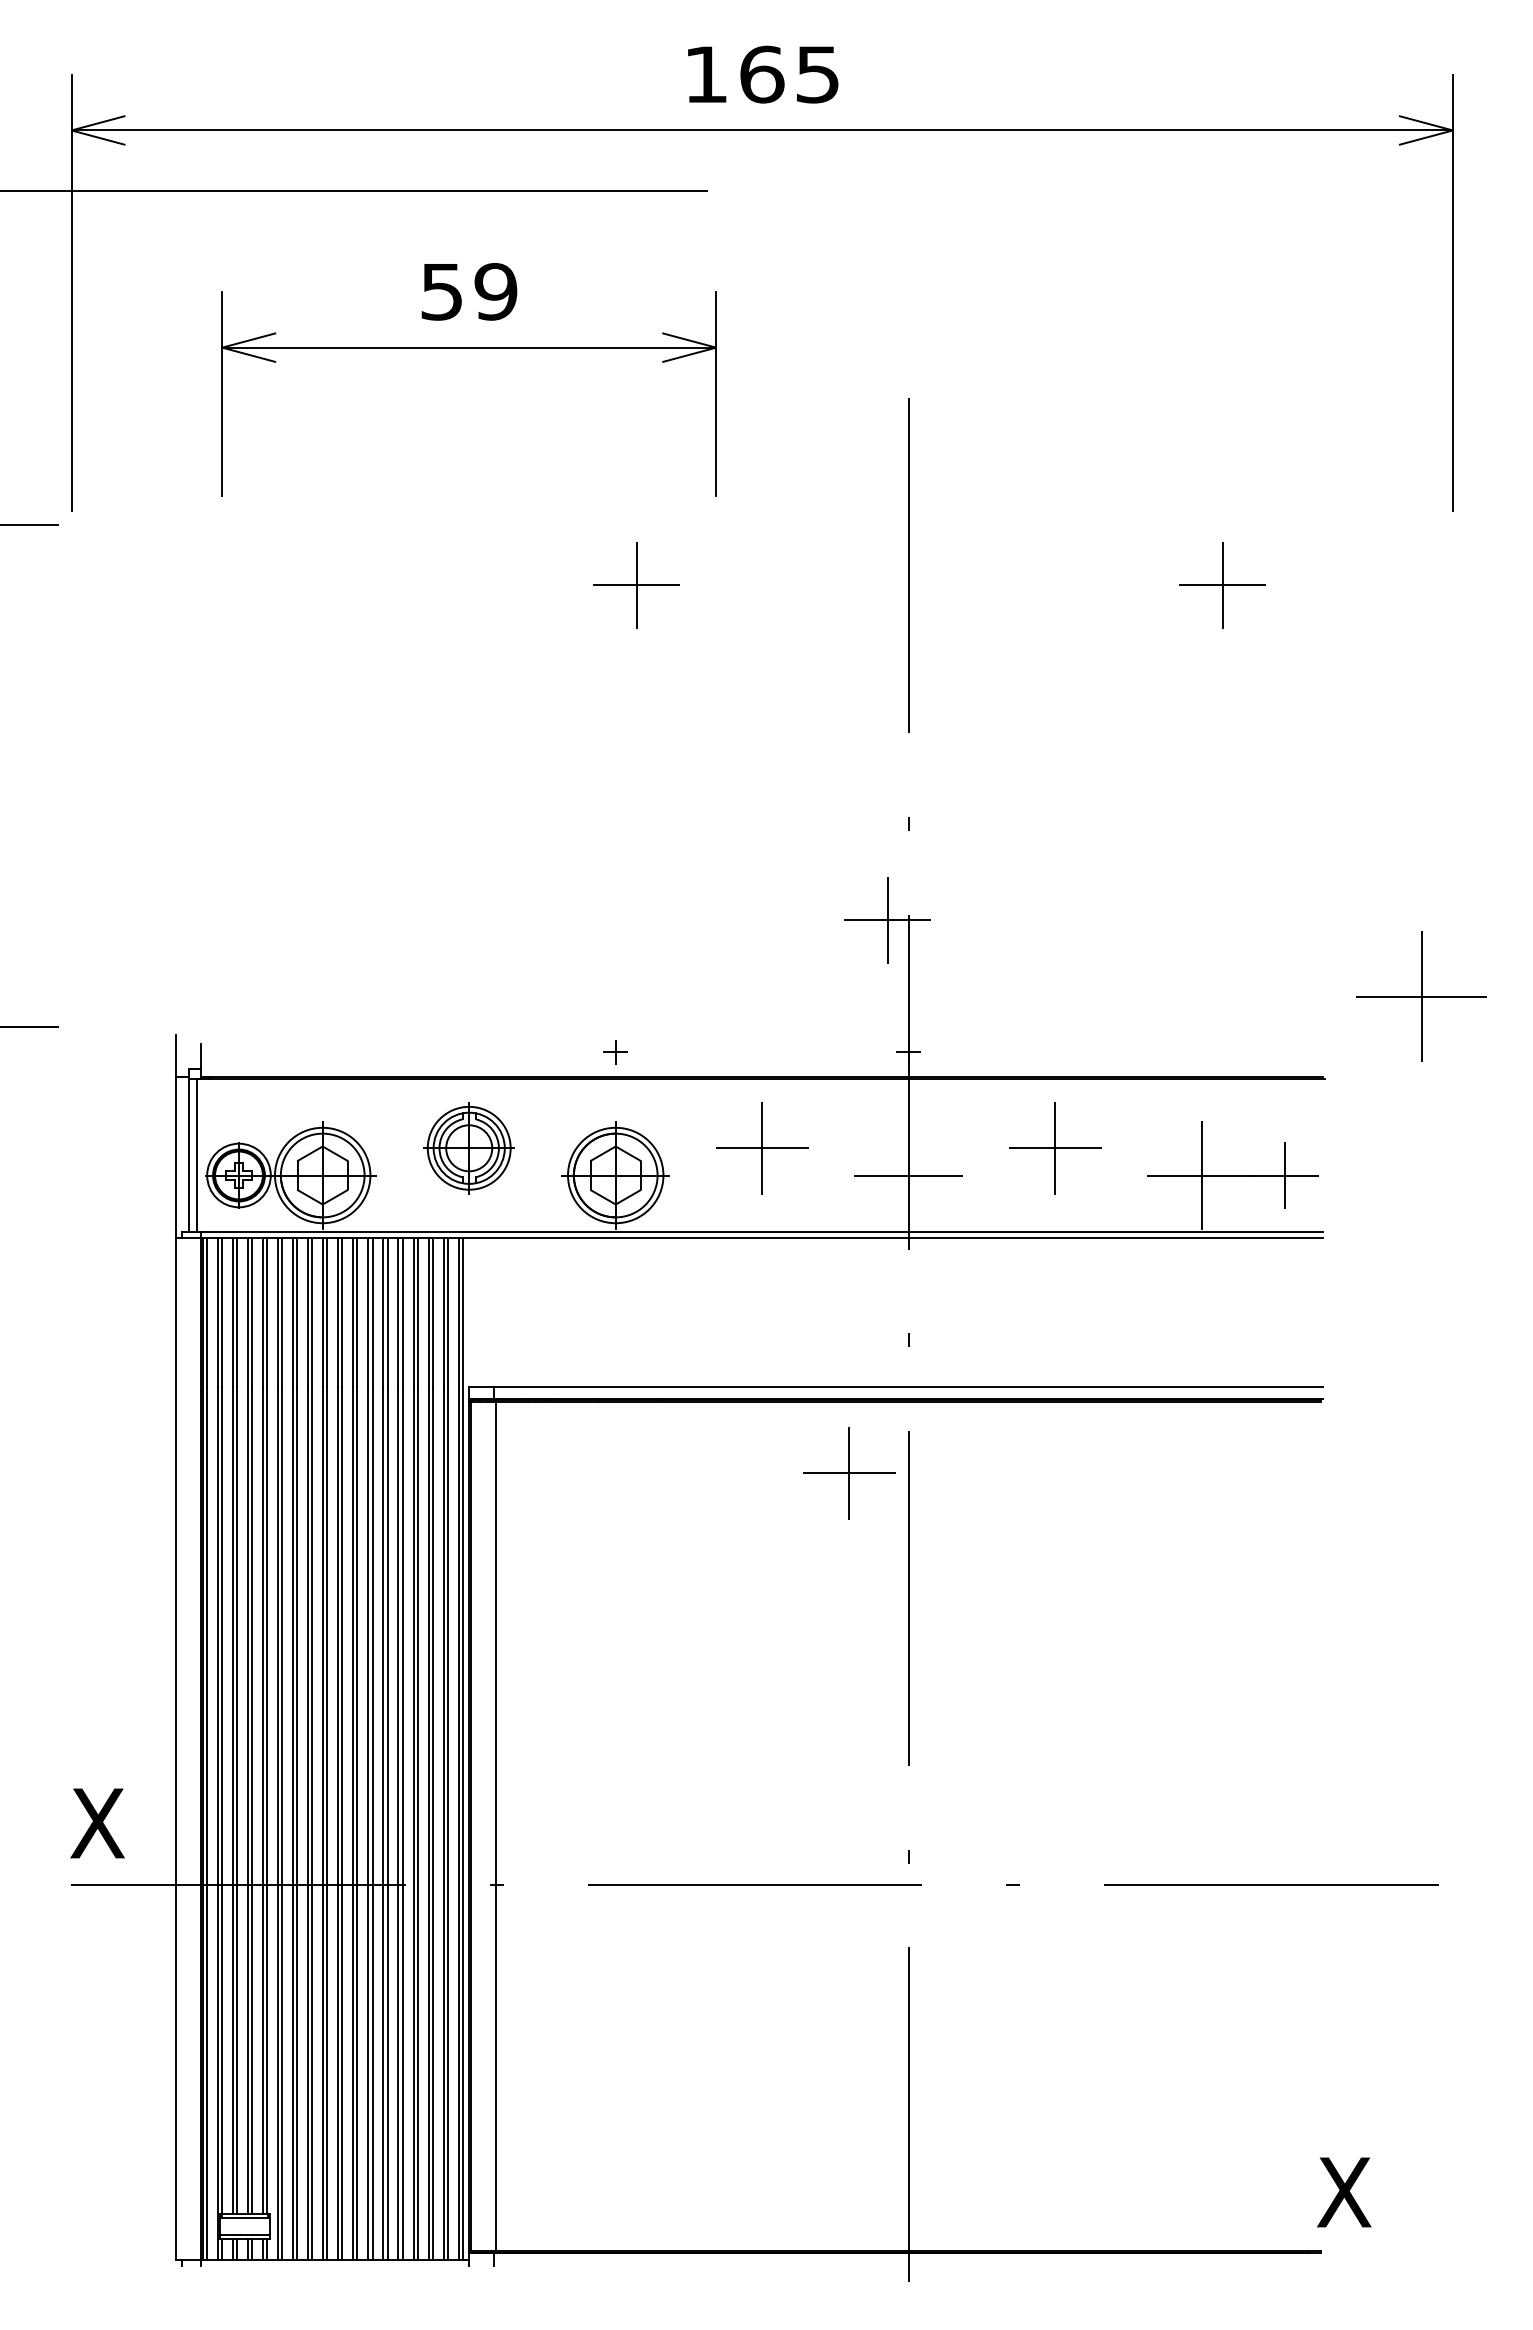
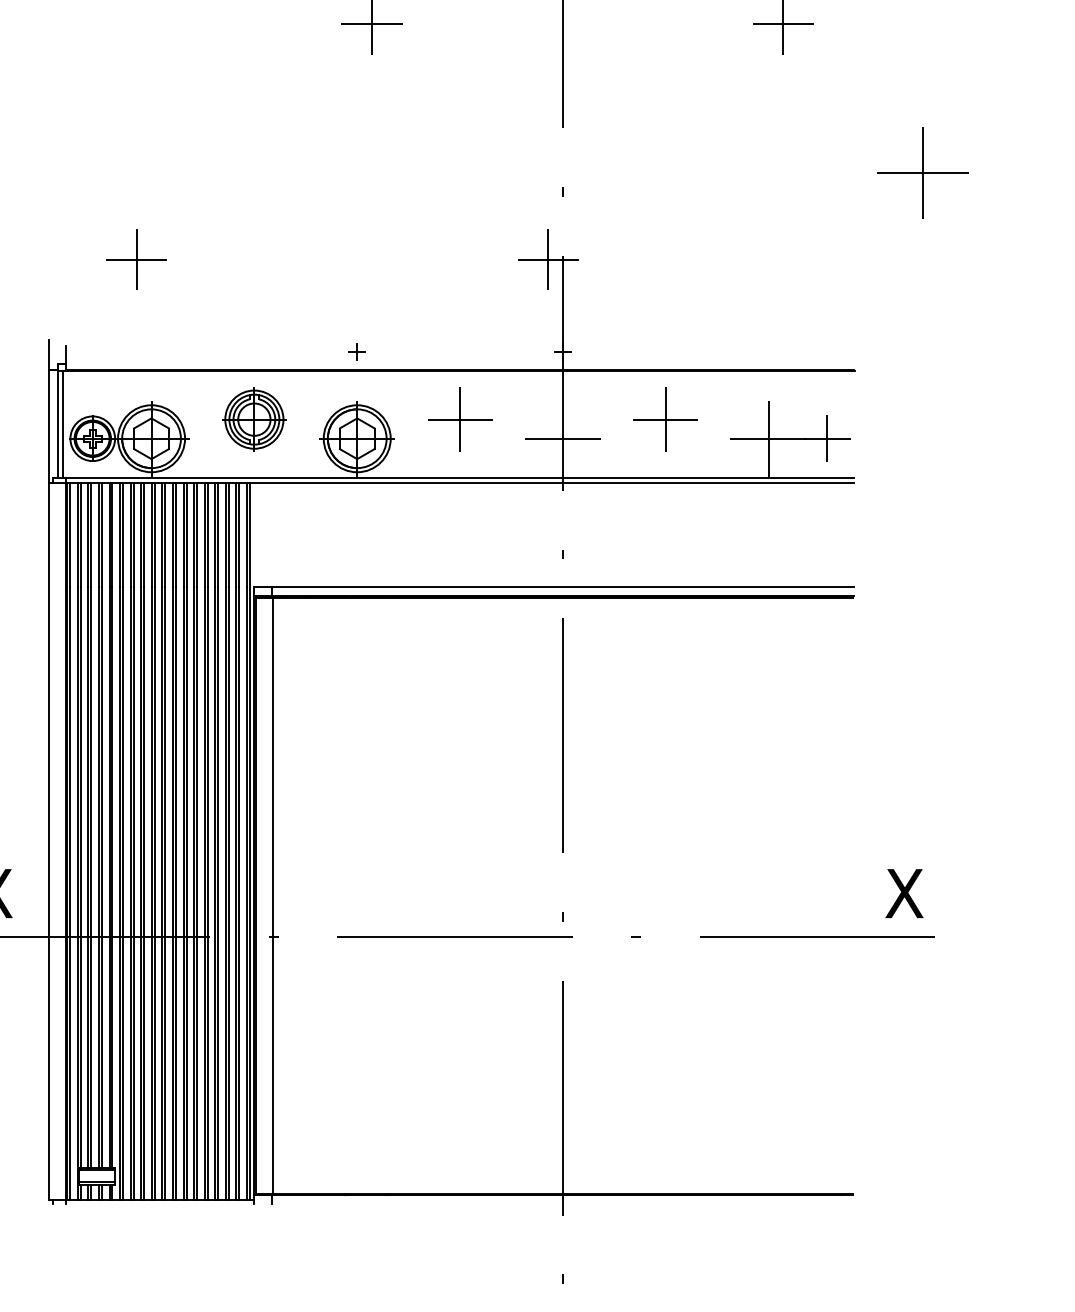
part: (301, 920) -> (136, 259), added
part: (1421, 996) -> (922, 172), moved
part: (849, 1473) -> (521, 647), removed
text: (1344, 2192) -> (904, 893), moved

